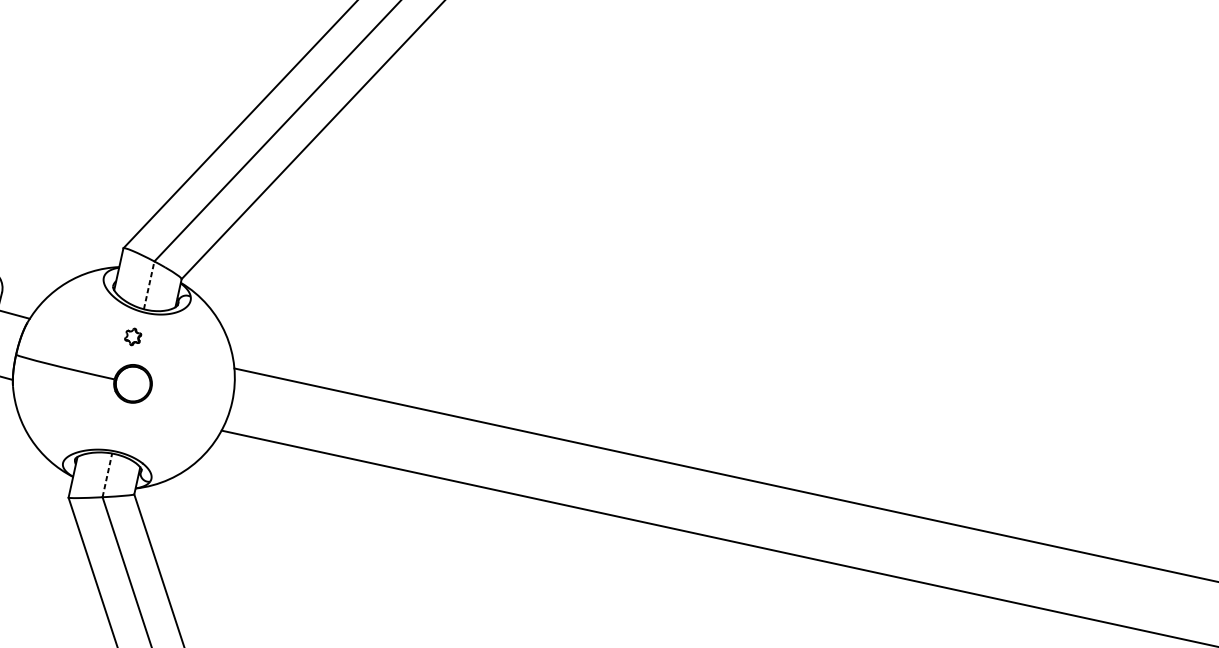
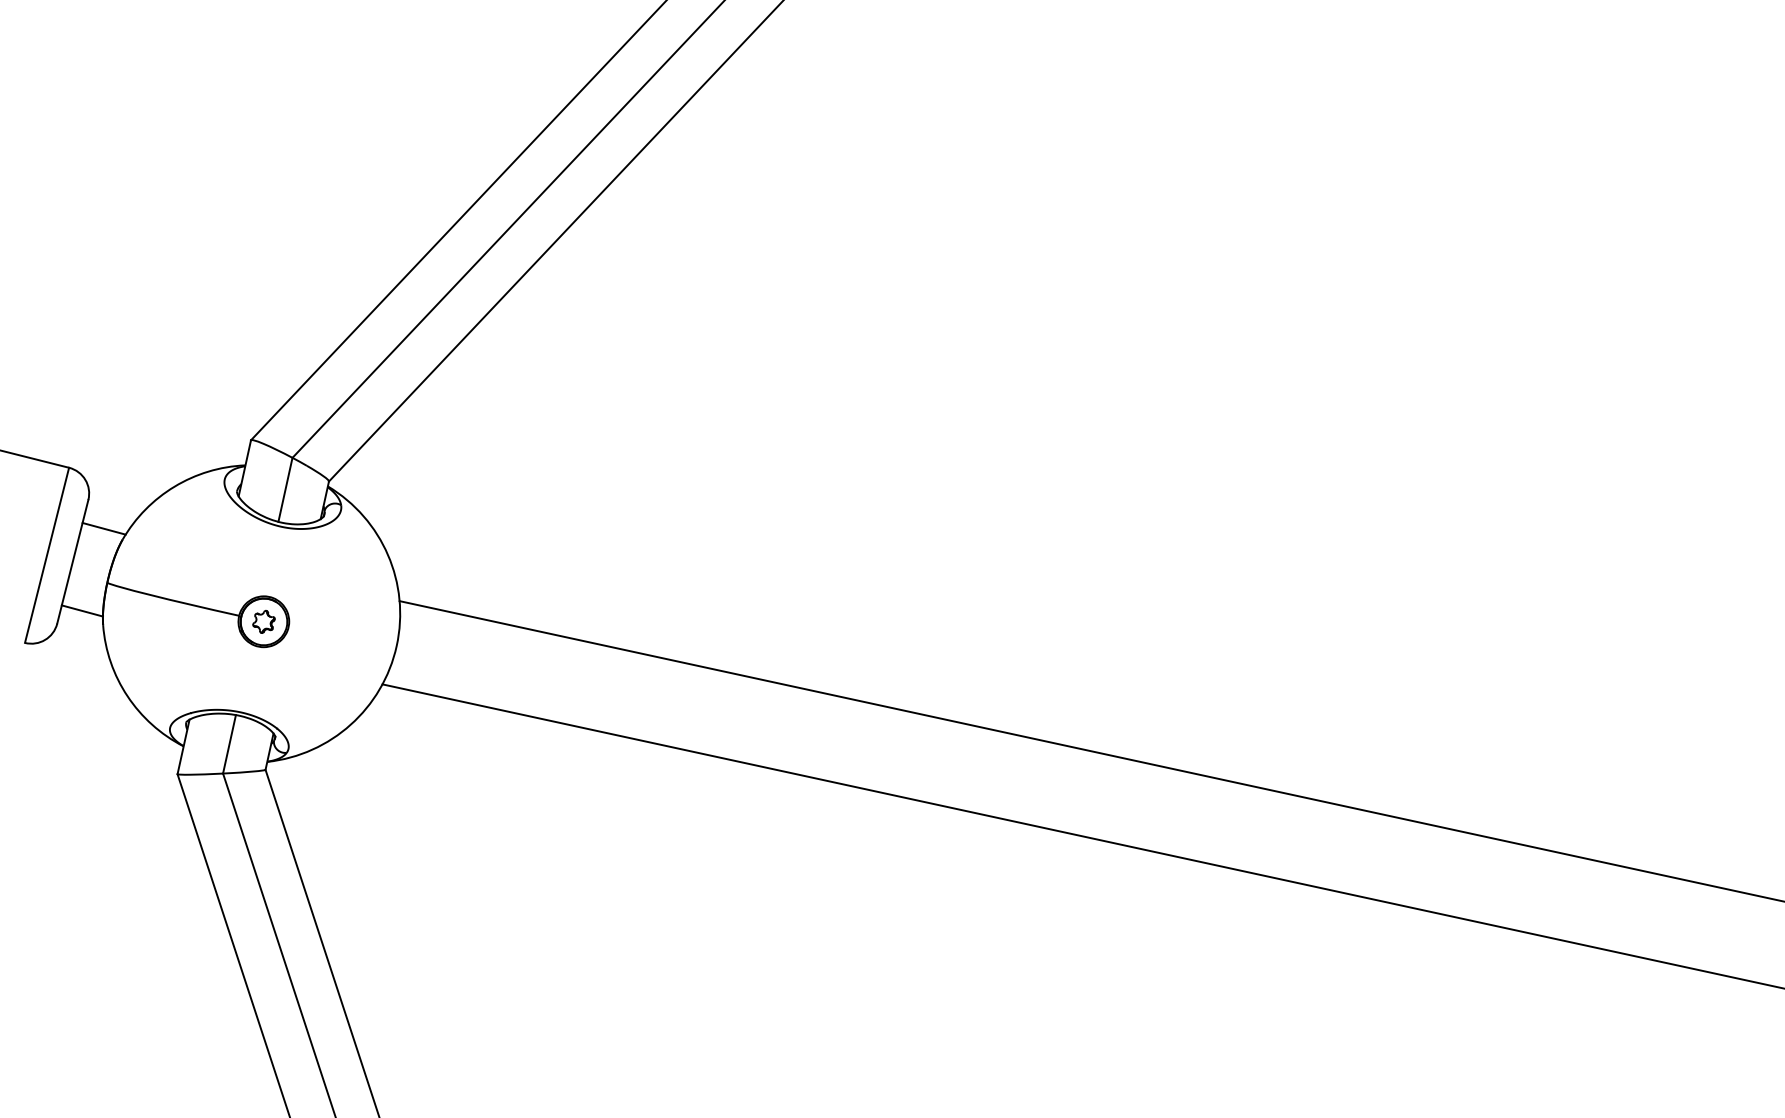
line: (149, 285) -> (285, 489), dashed -> solid
part: (132, 336) -> (263, 621), moved
line: (107, 475) -> (229, 744), dashed -> solid

